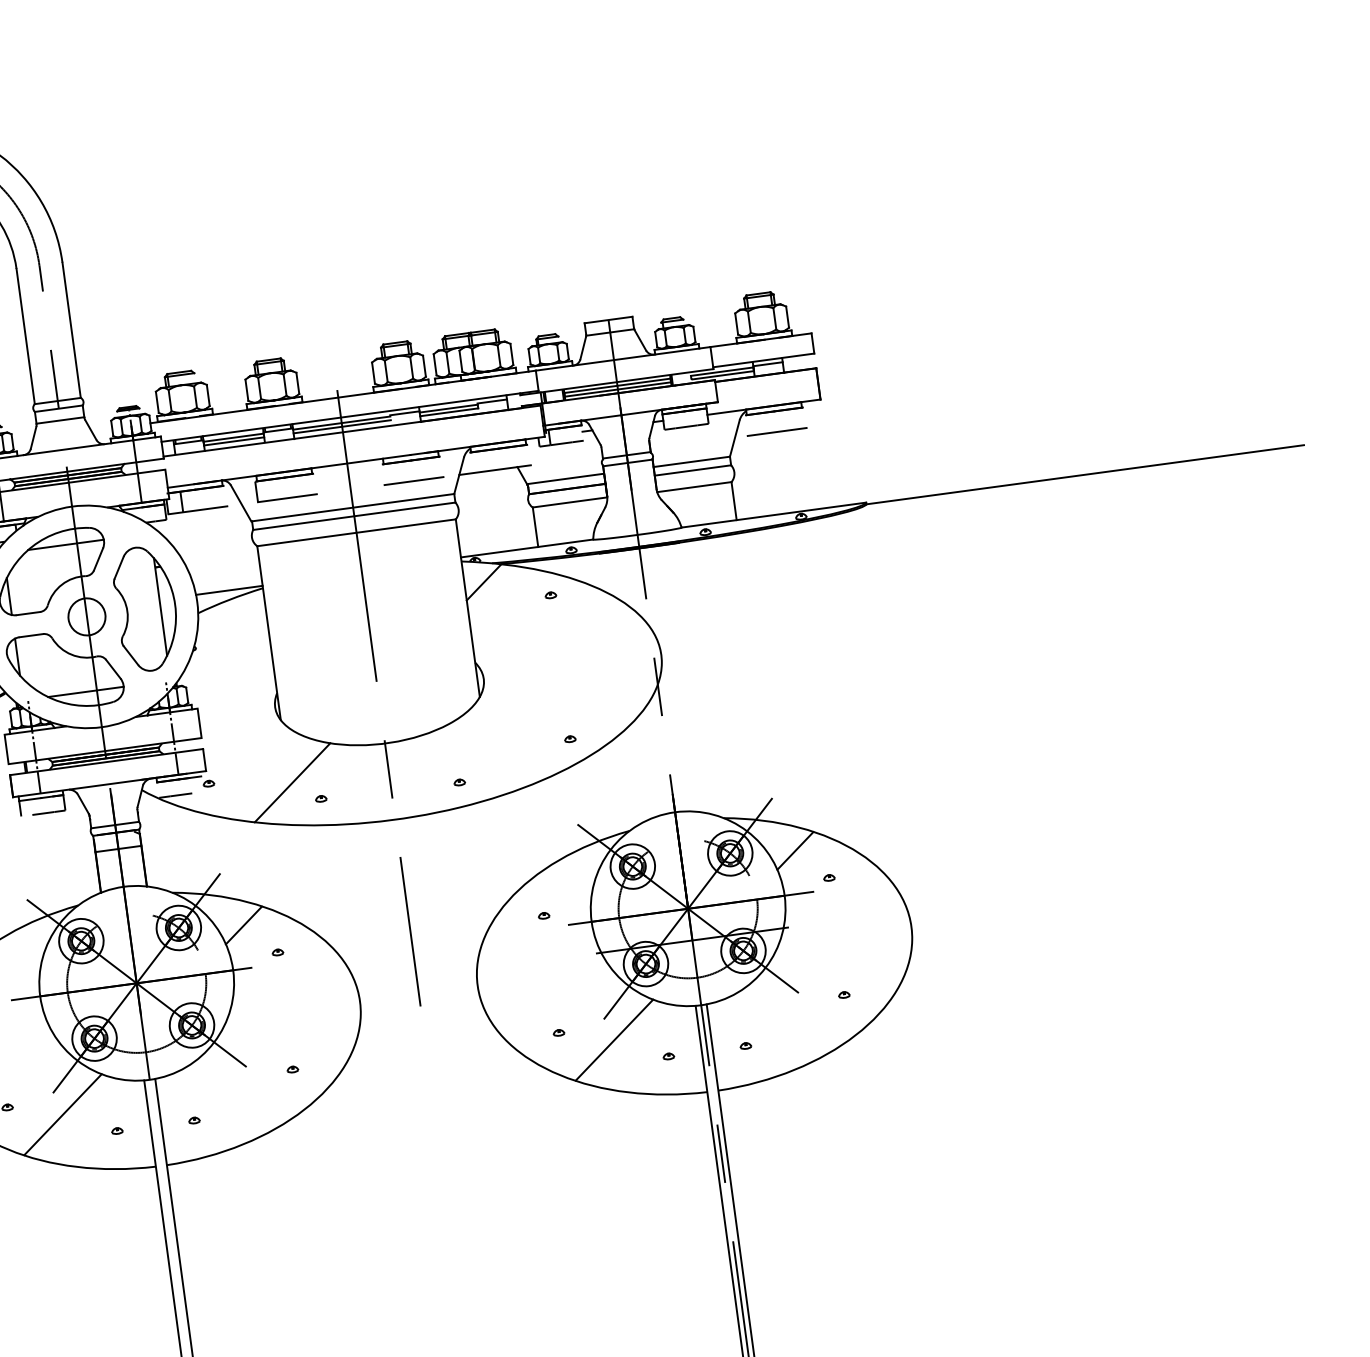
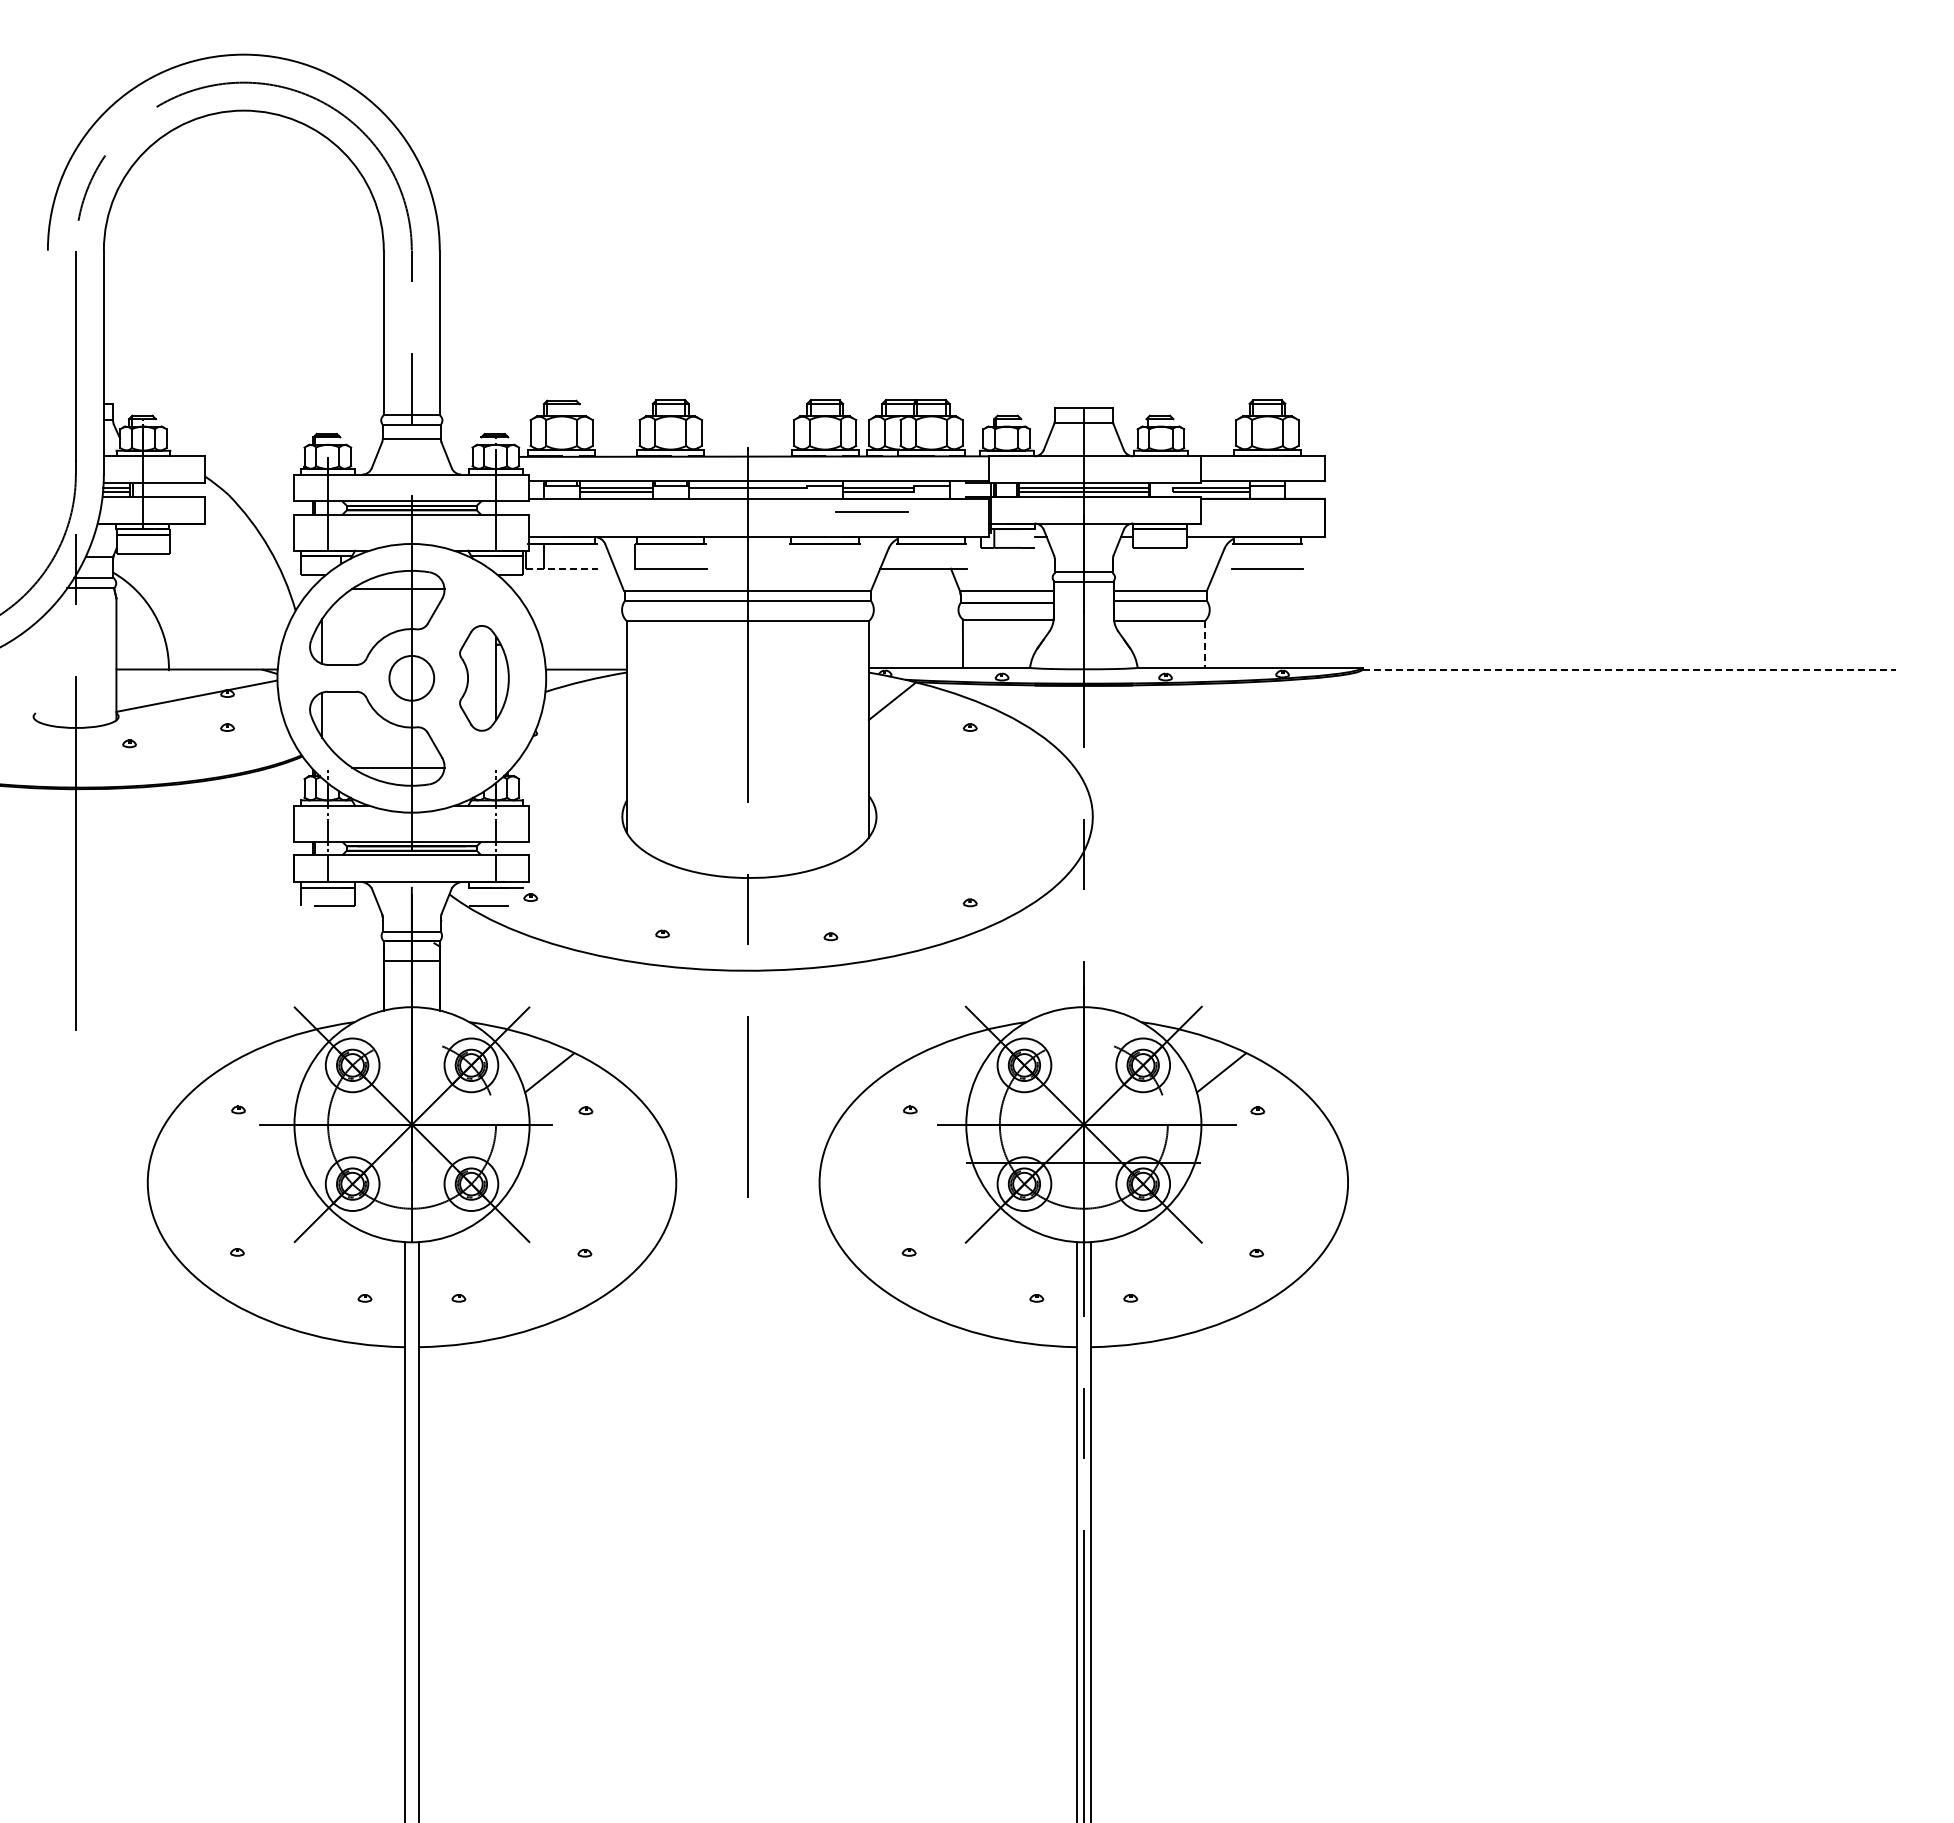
line: (341, 427) -> (747, 492), removed
line: (1085, 474) -> (1629, 669), solid -> dashed
line: (413, 480) -> (871, 511), moved
line: (733, 501) -> (1204, 644), solid -> dashed
line: (197, 510) -> (561, 568), solid -> dashed
part: (146, 608) -> (484, 678), size x0.7
line: (292, 782) -> (630, 909), removed
line: (614, 1039) -> (974, 1269), removed
line: (62, 1114) -> (302, 1269), removed

